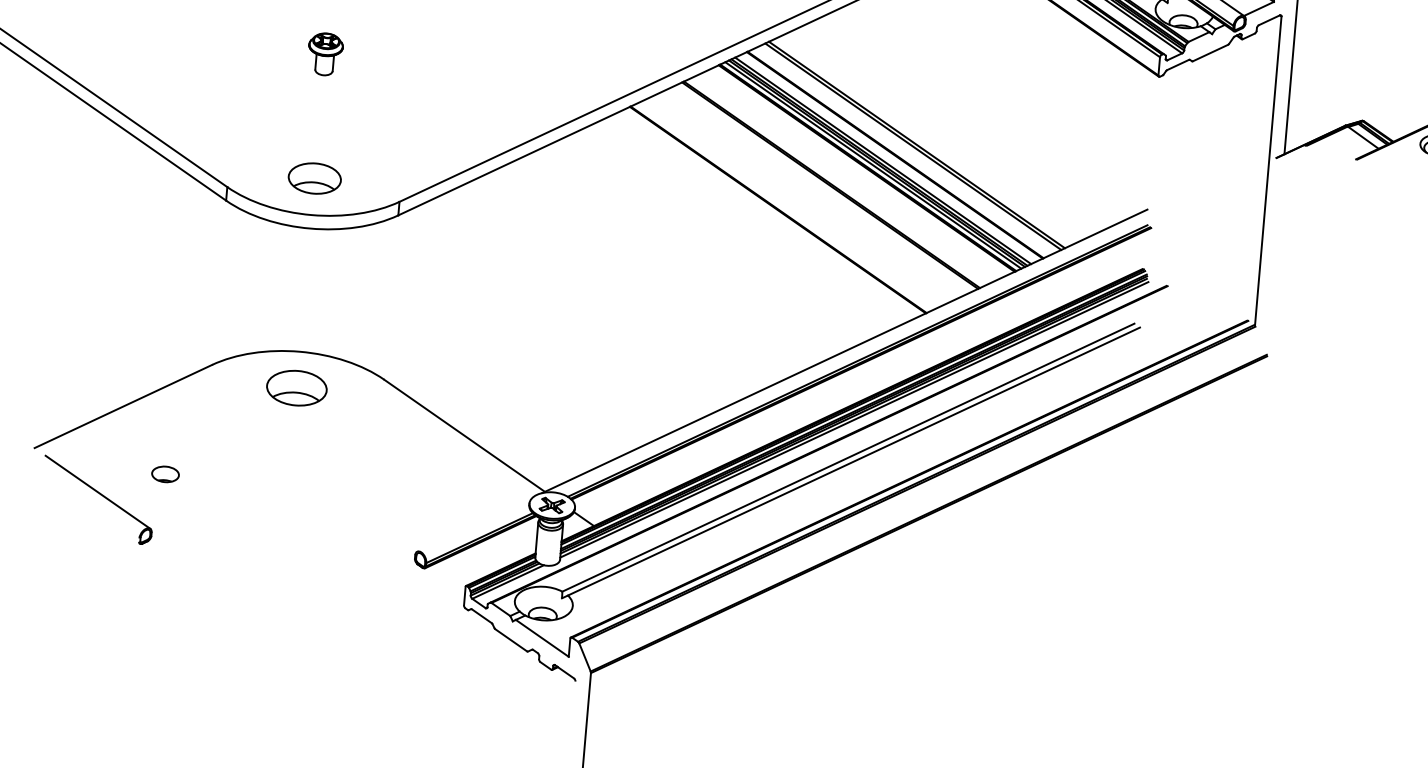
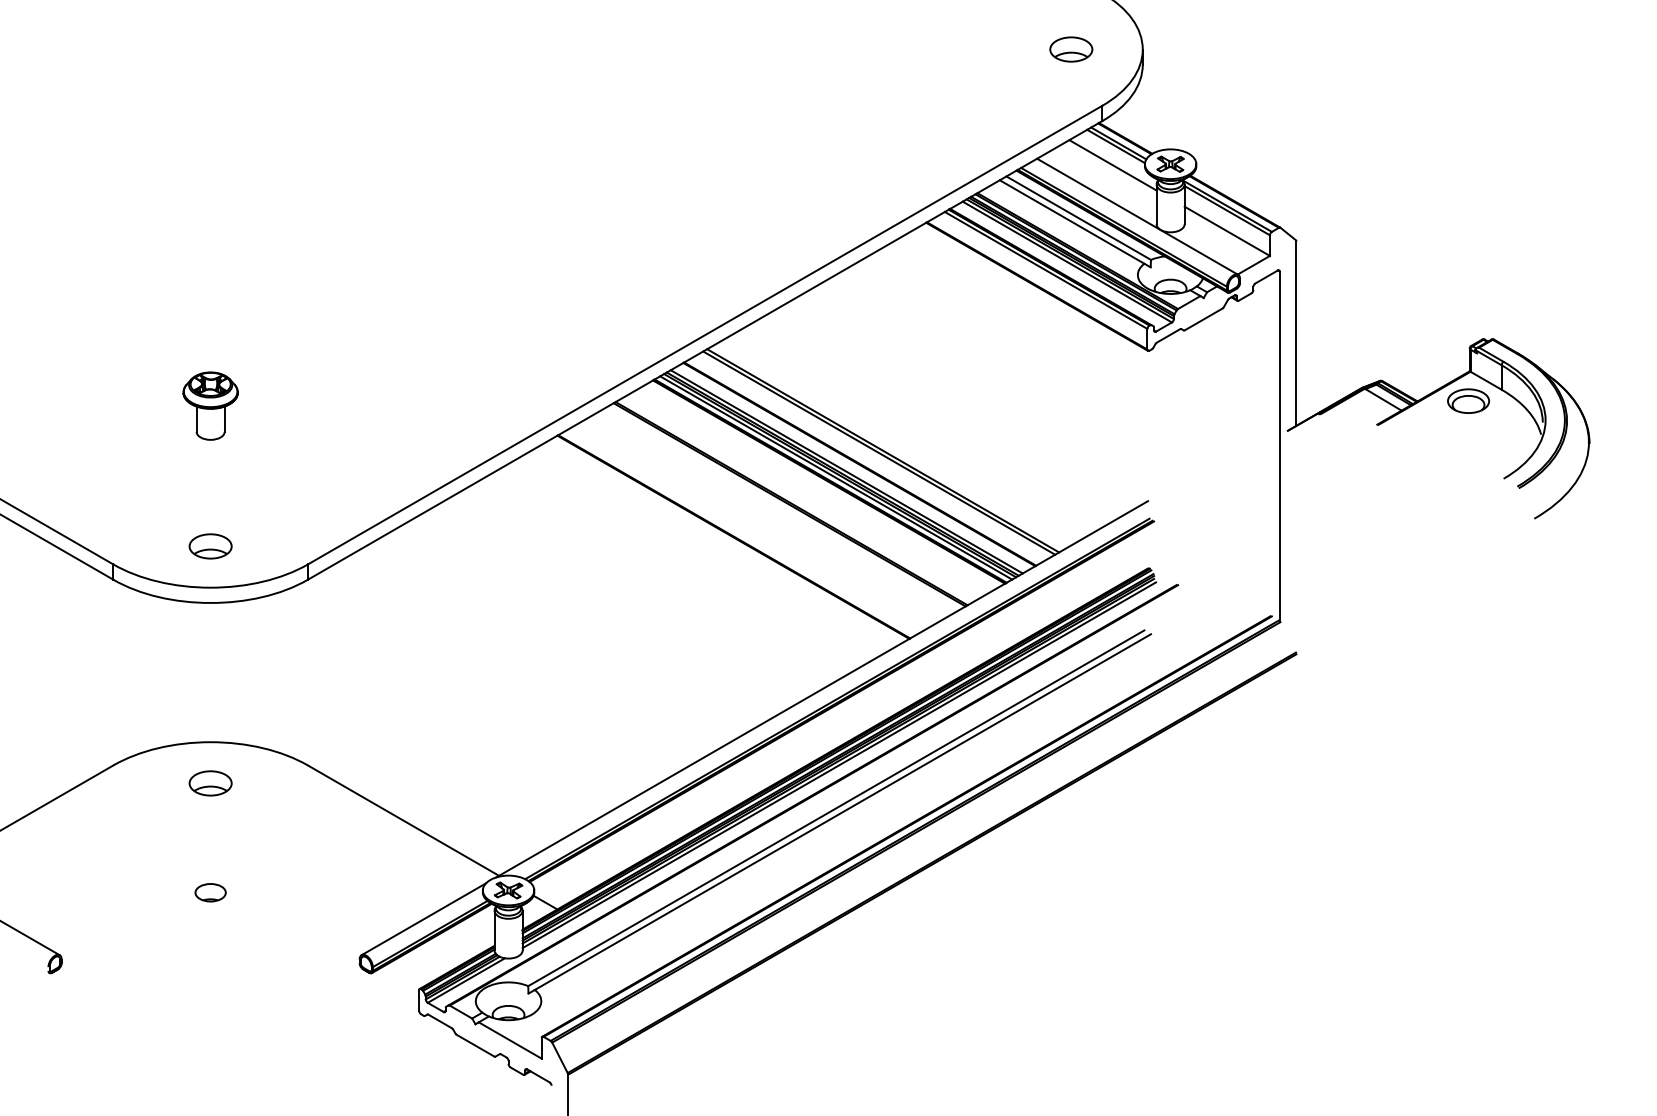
part: (325, 53) -> (210, 405), size x1.43
part: (314, 178) -> (210, 546), size x0.71
part: (296, 388) -> (210, 783), size x0.62
part: (165, 474) -> (210, 892), moved
line: (474, 524) -> (423, 919), added

